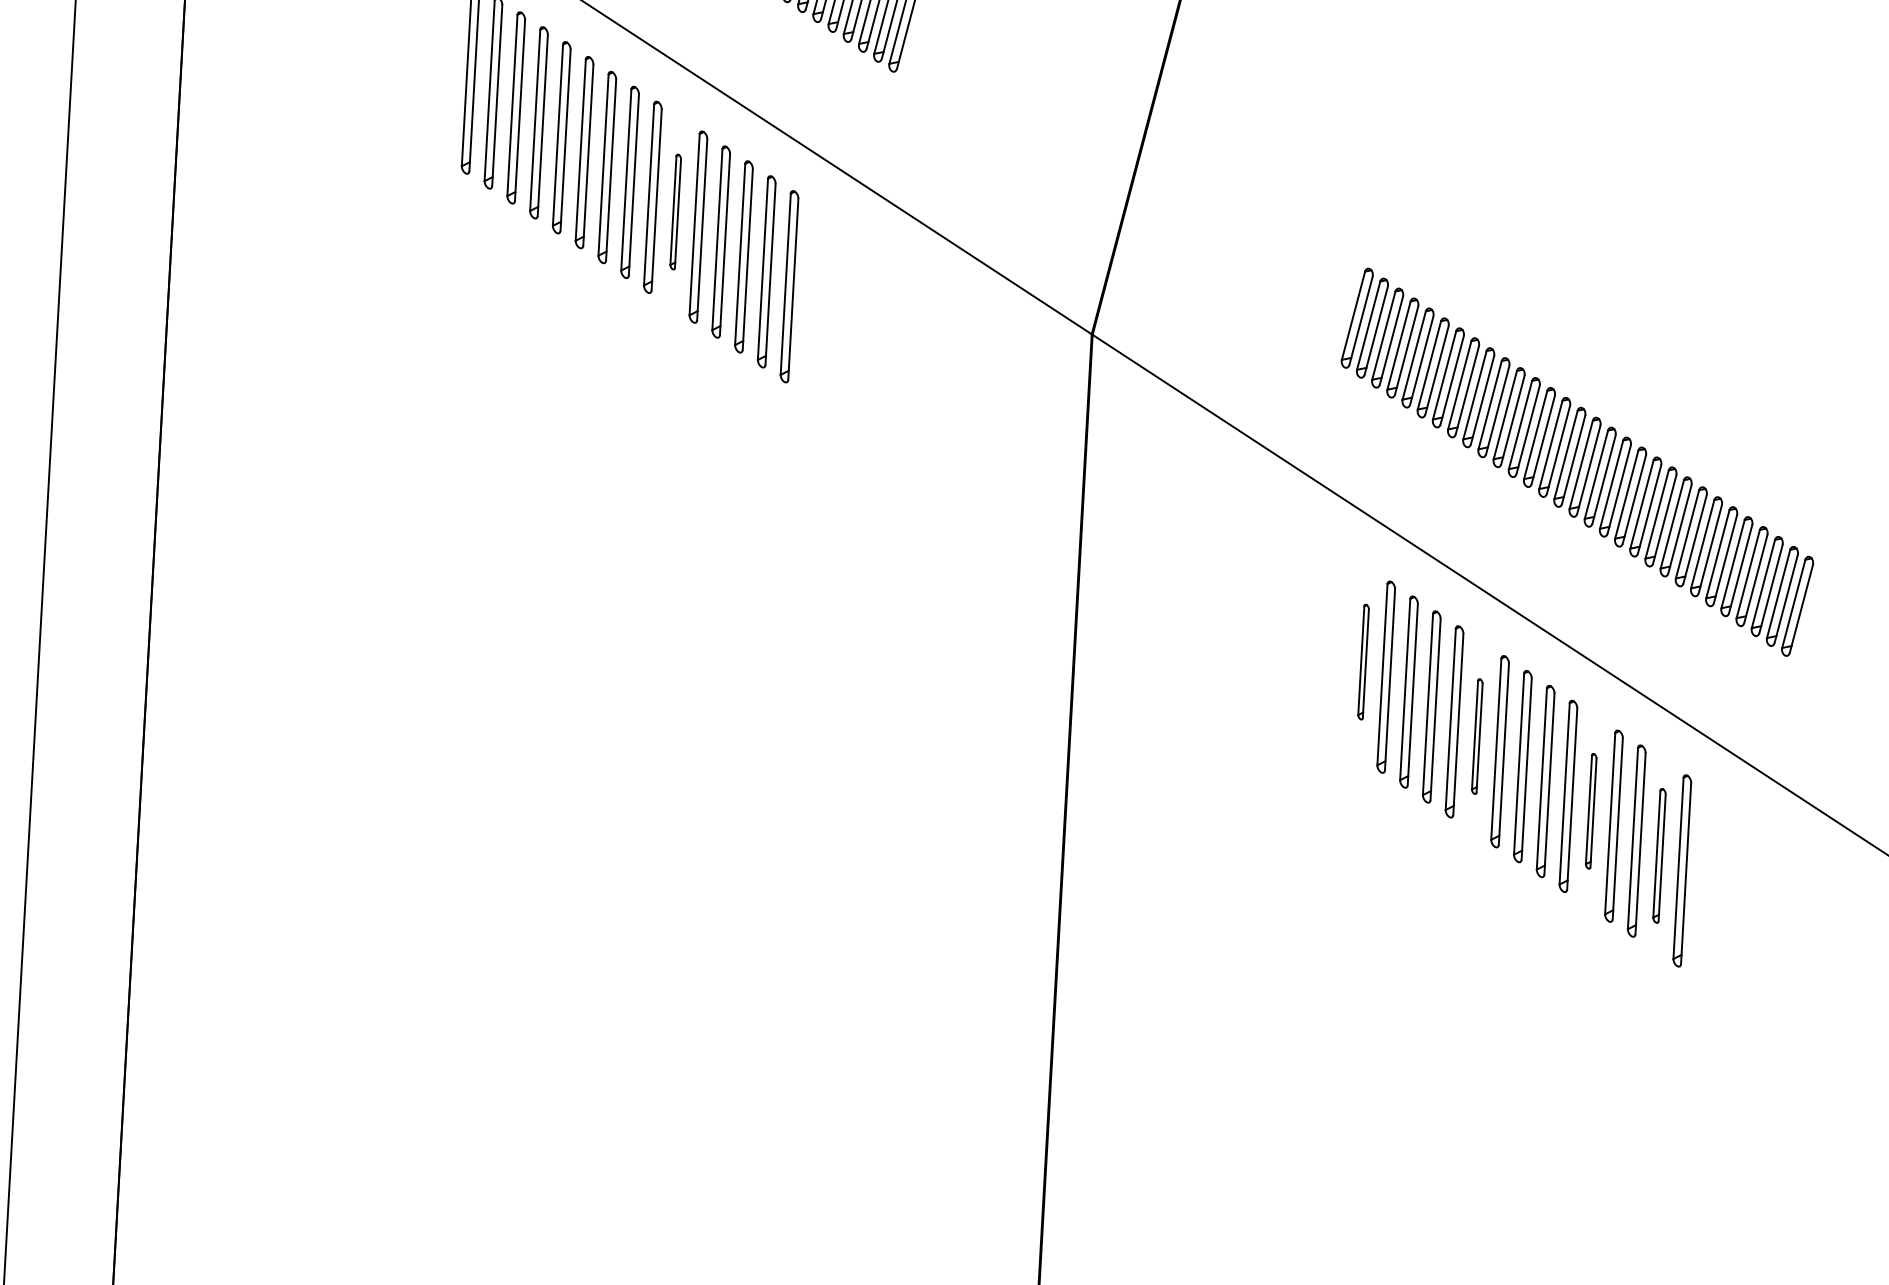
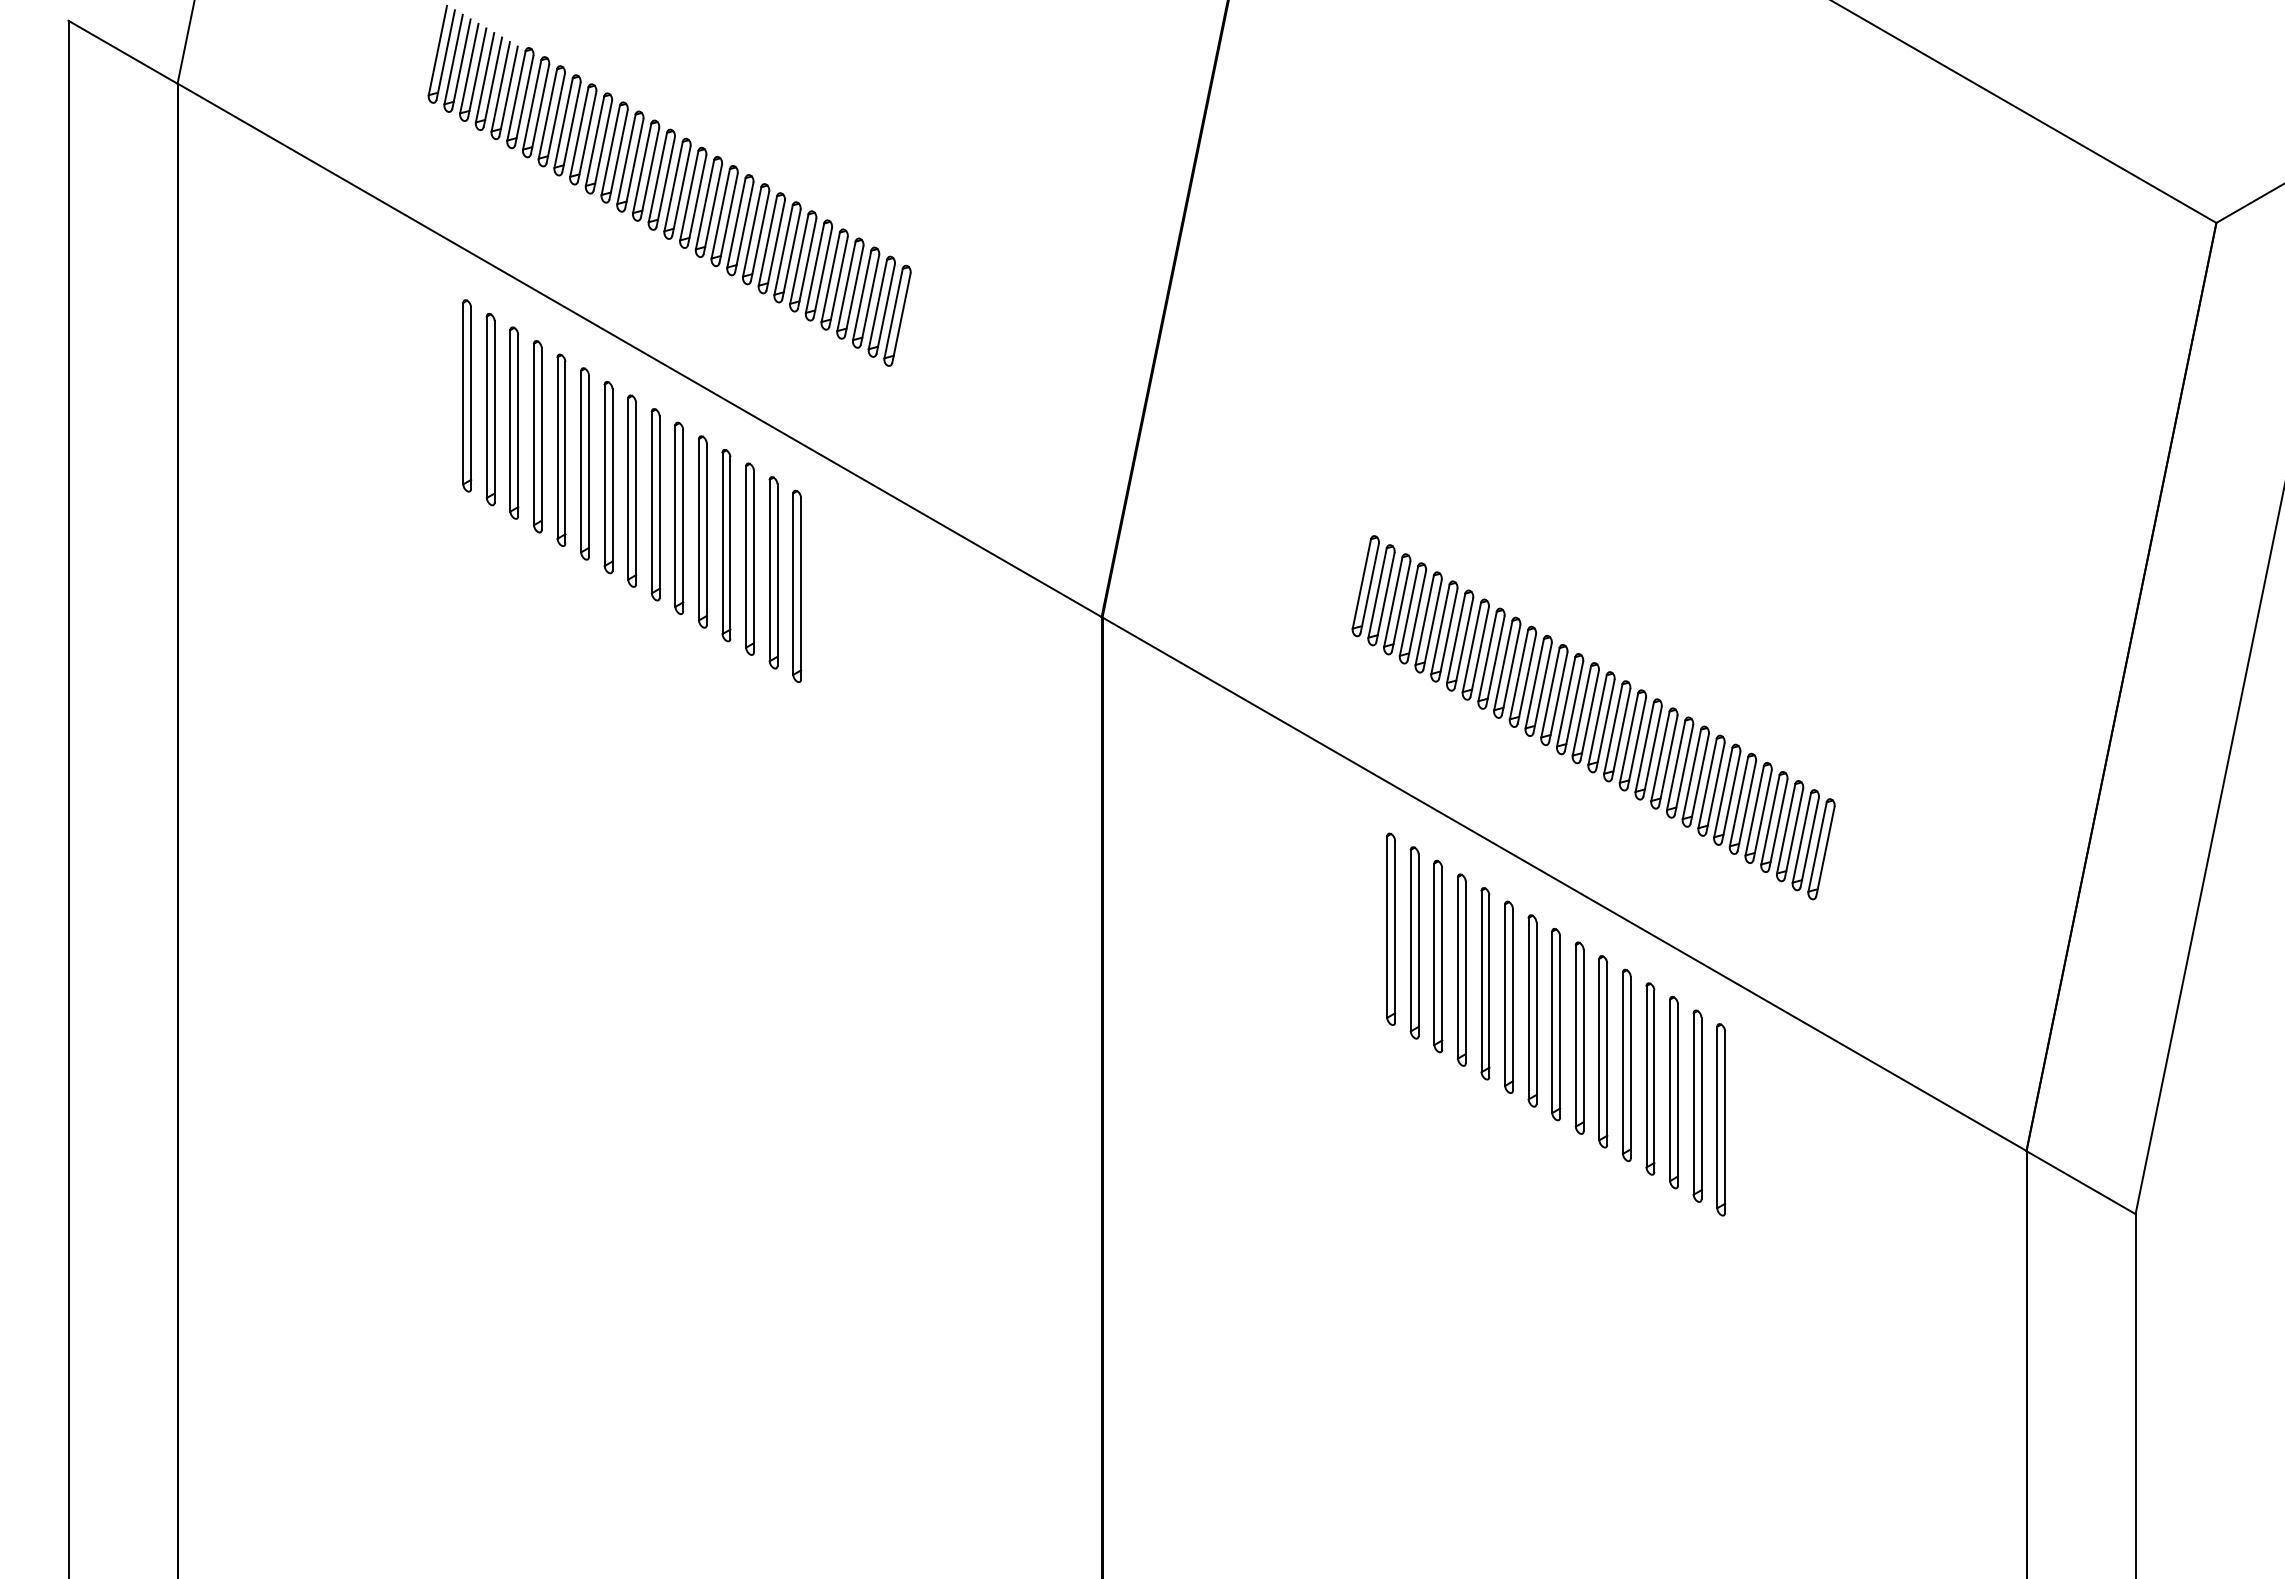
part: (675, 211) -> (679, 517), size x1.67
part: (1363, 661) -> (1391, 928), size x1.67
part: (1476, 735) -> (1508, 996), size x1.67
part: (1590, 811) -> (1626, 1065), size x1.67
part: (1659, 855) -> (1697, 1105), size x1.43

